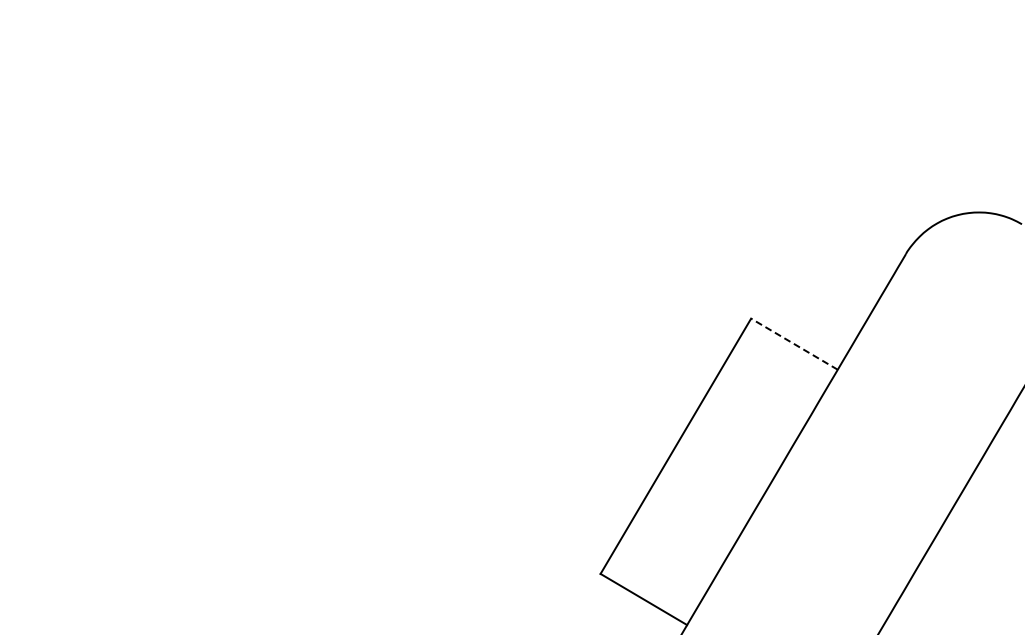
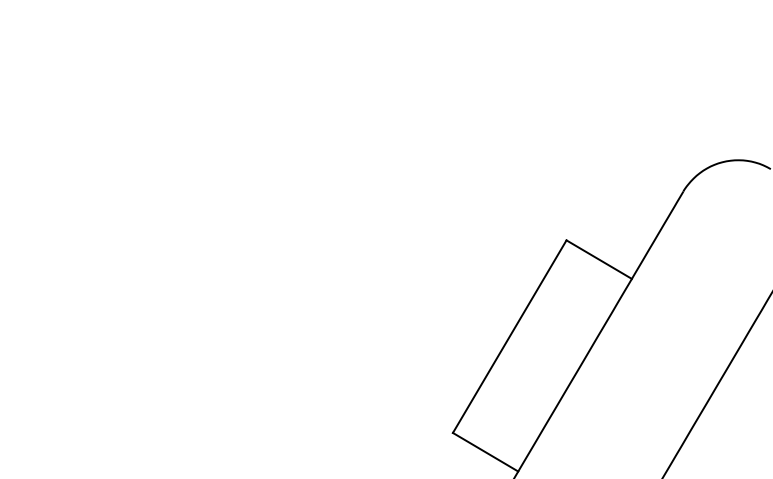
line: (794, 343) -> (599, 259), dashed -> solid

